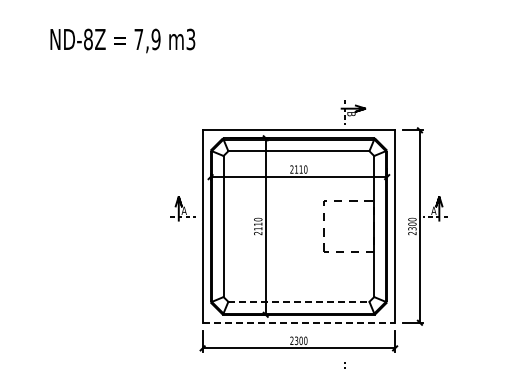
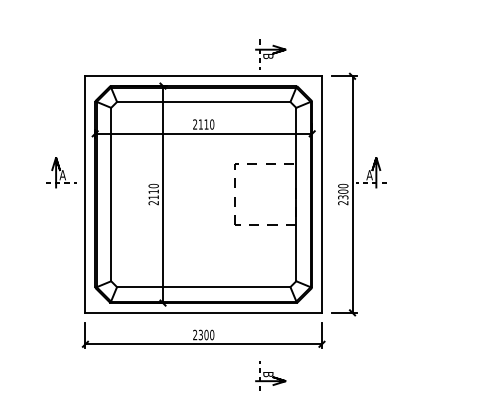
line: (298, 301) -> (203, 286), dashed -> solid
line: (299, 322) -> (204, 312), dashed -> solid

